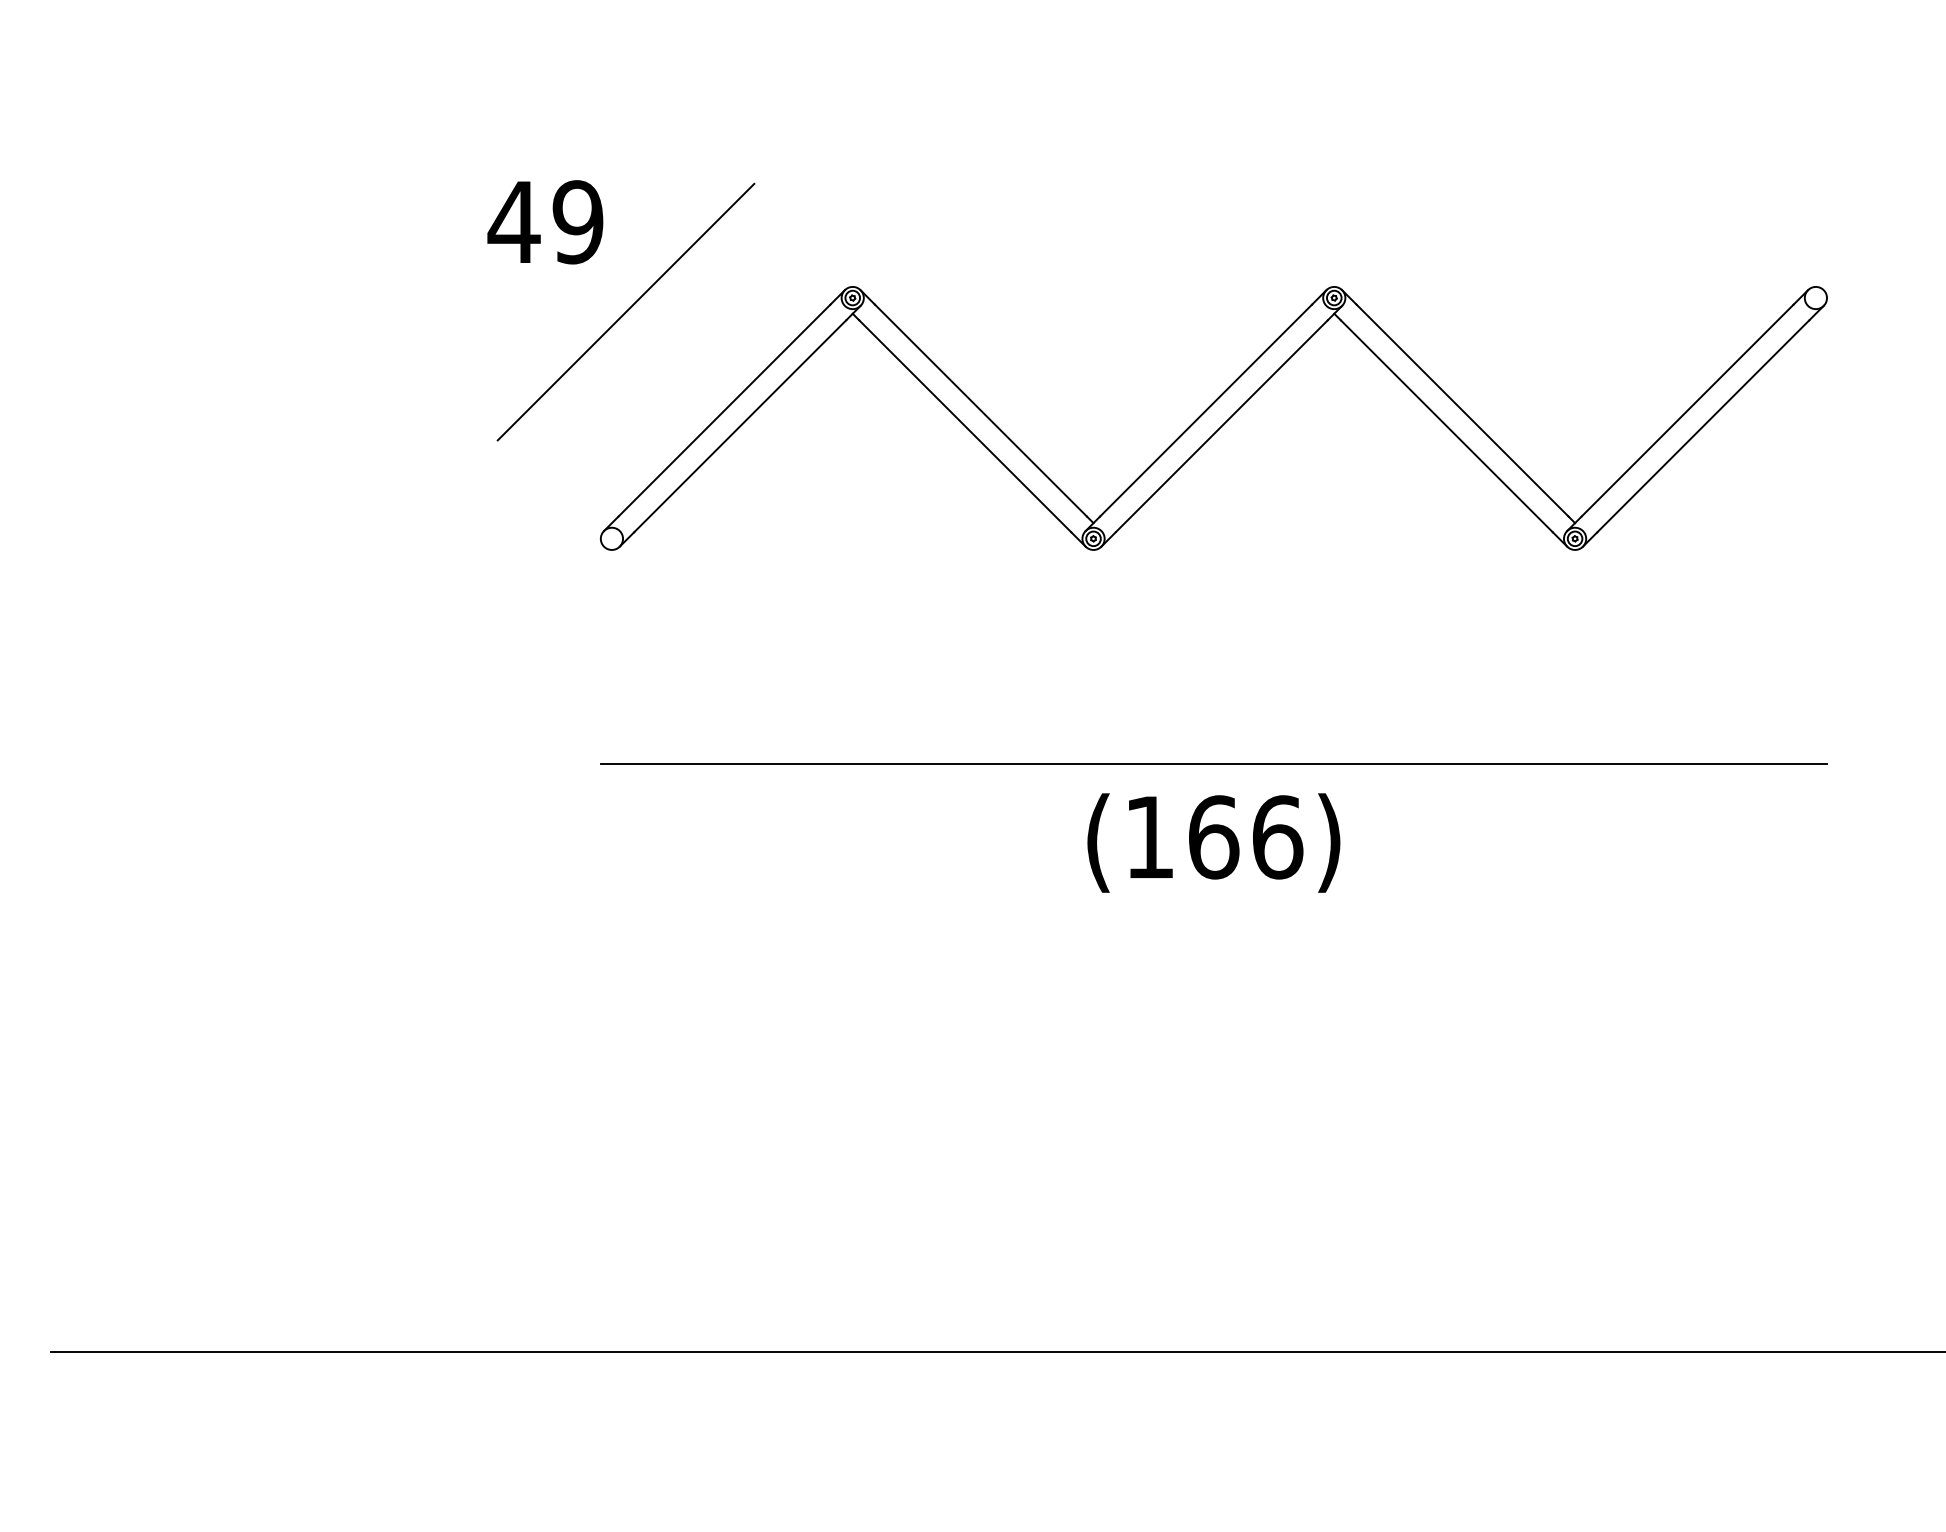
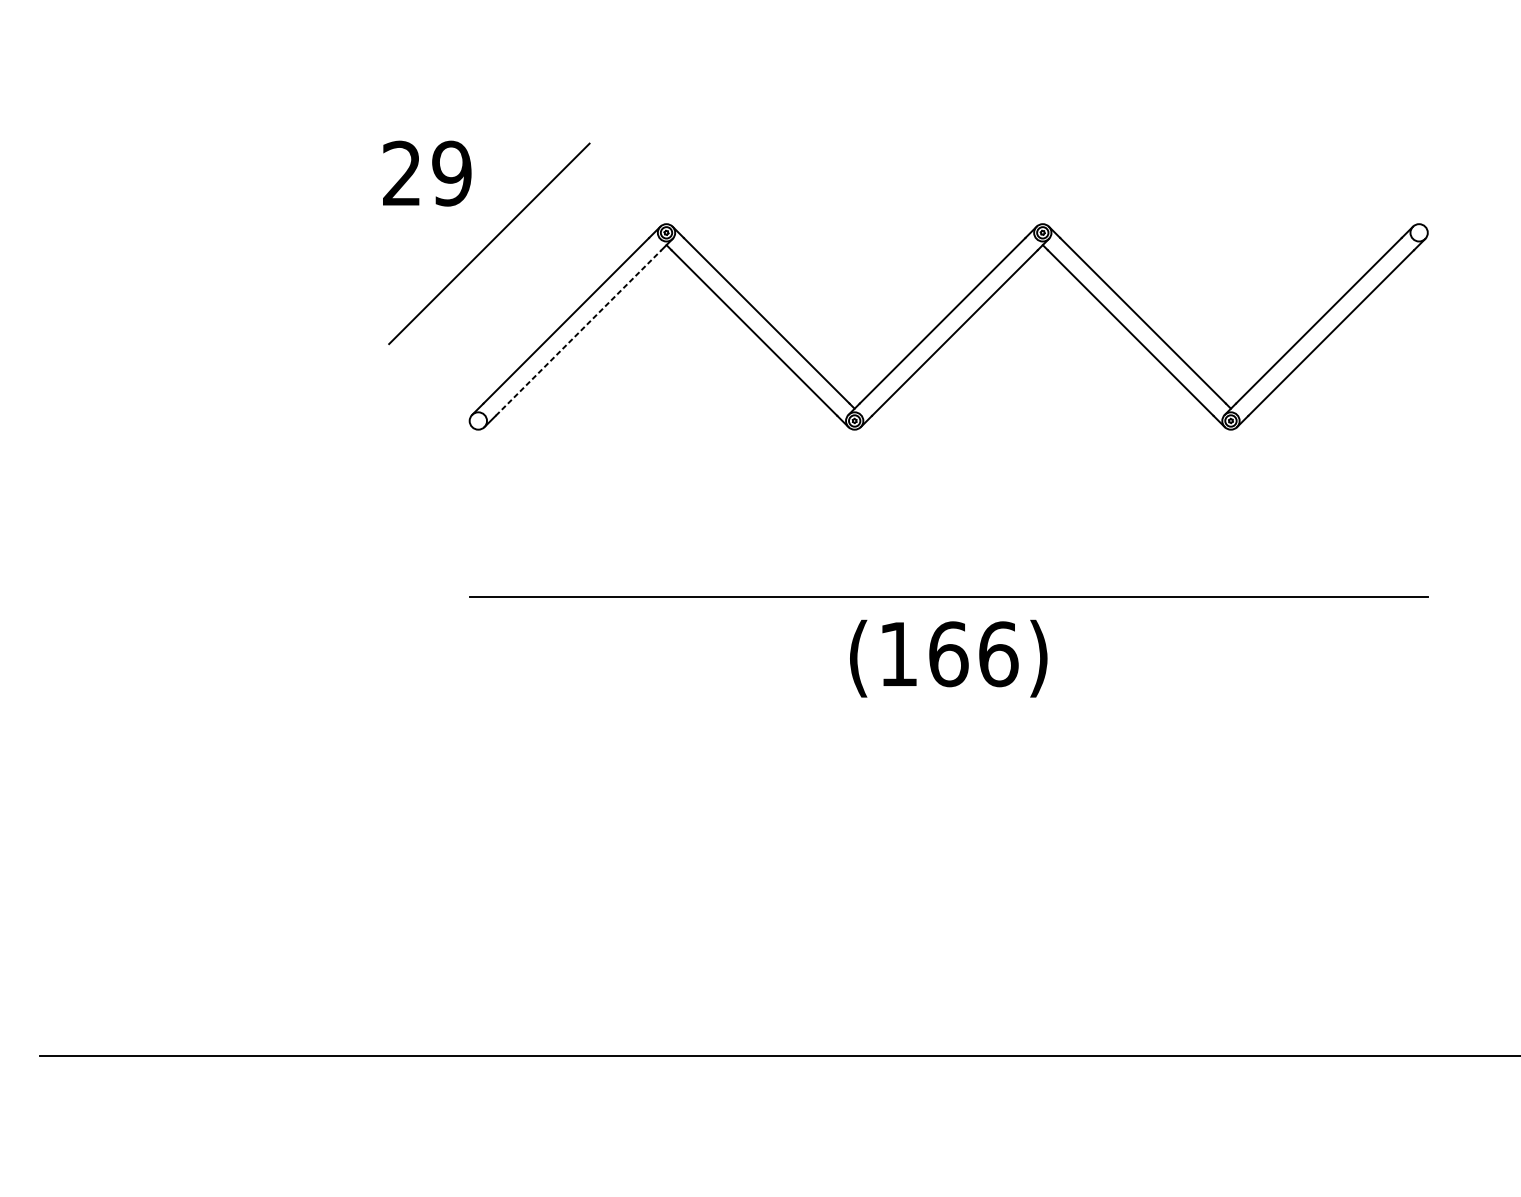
text: (513, 221) -> (401, 173), 49 -> 29
line: (740, 426) -> (578, 333), solid -> dashed

